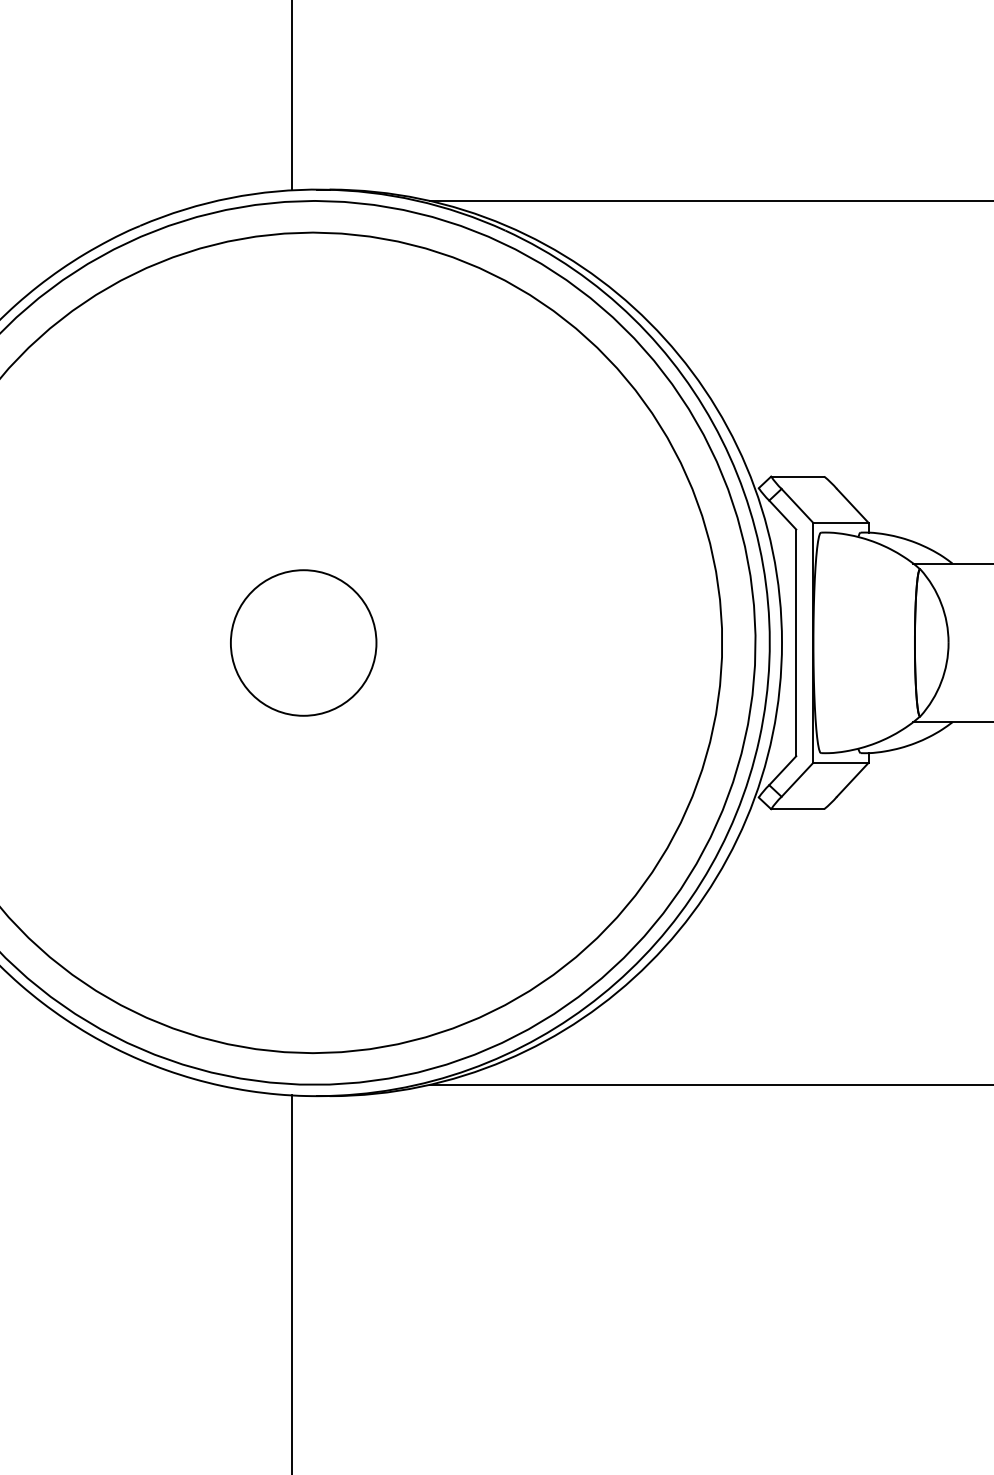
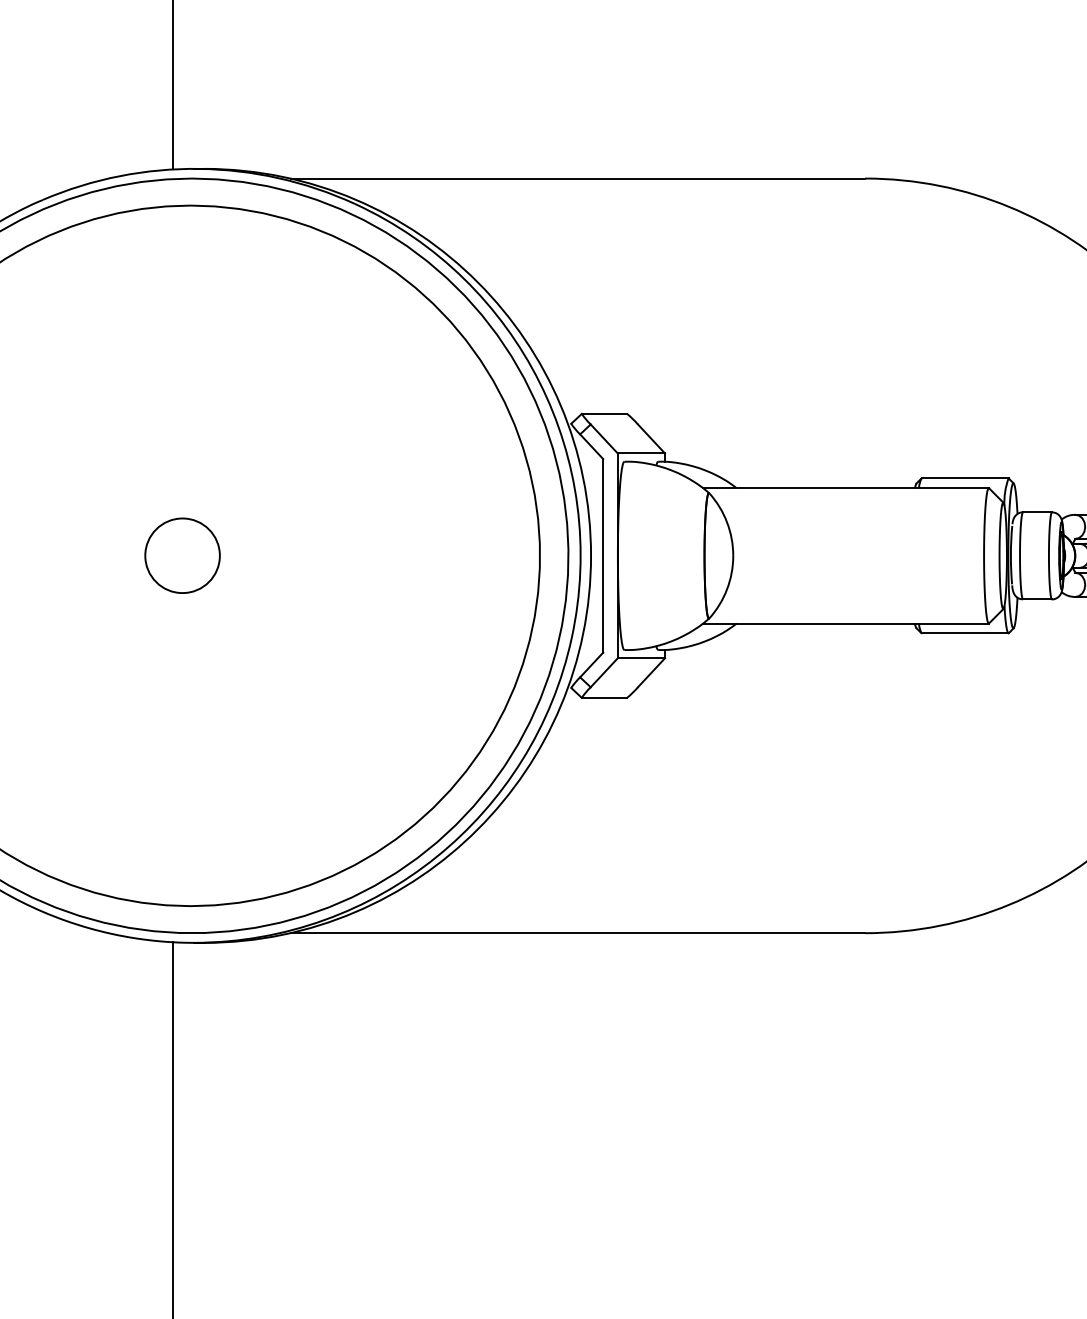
circle: (303, 642) -> (182, 555), size x0.6

